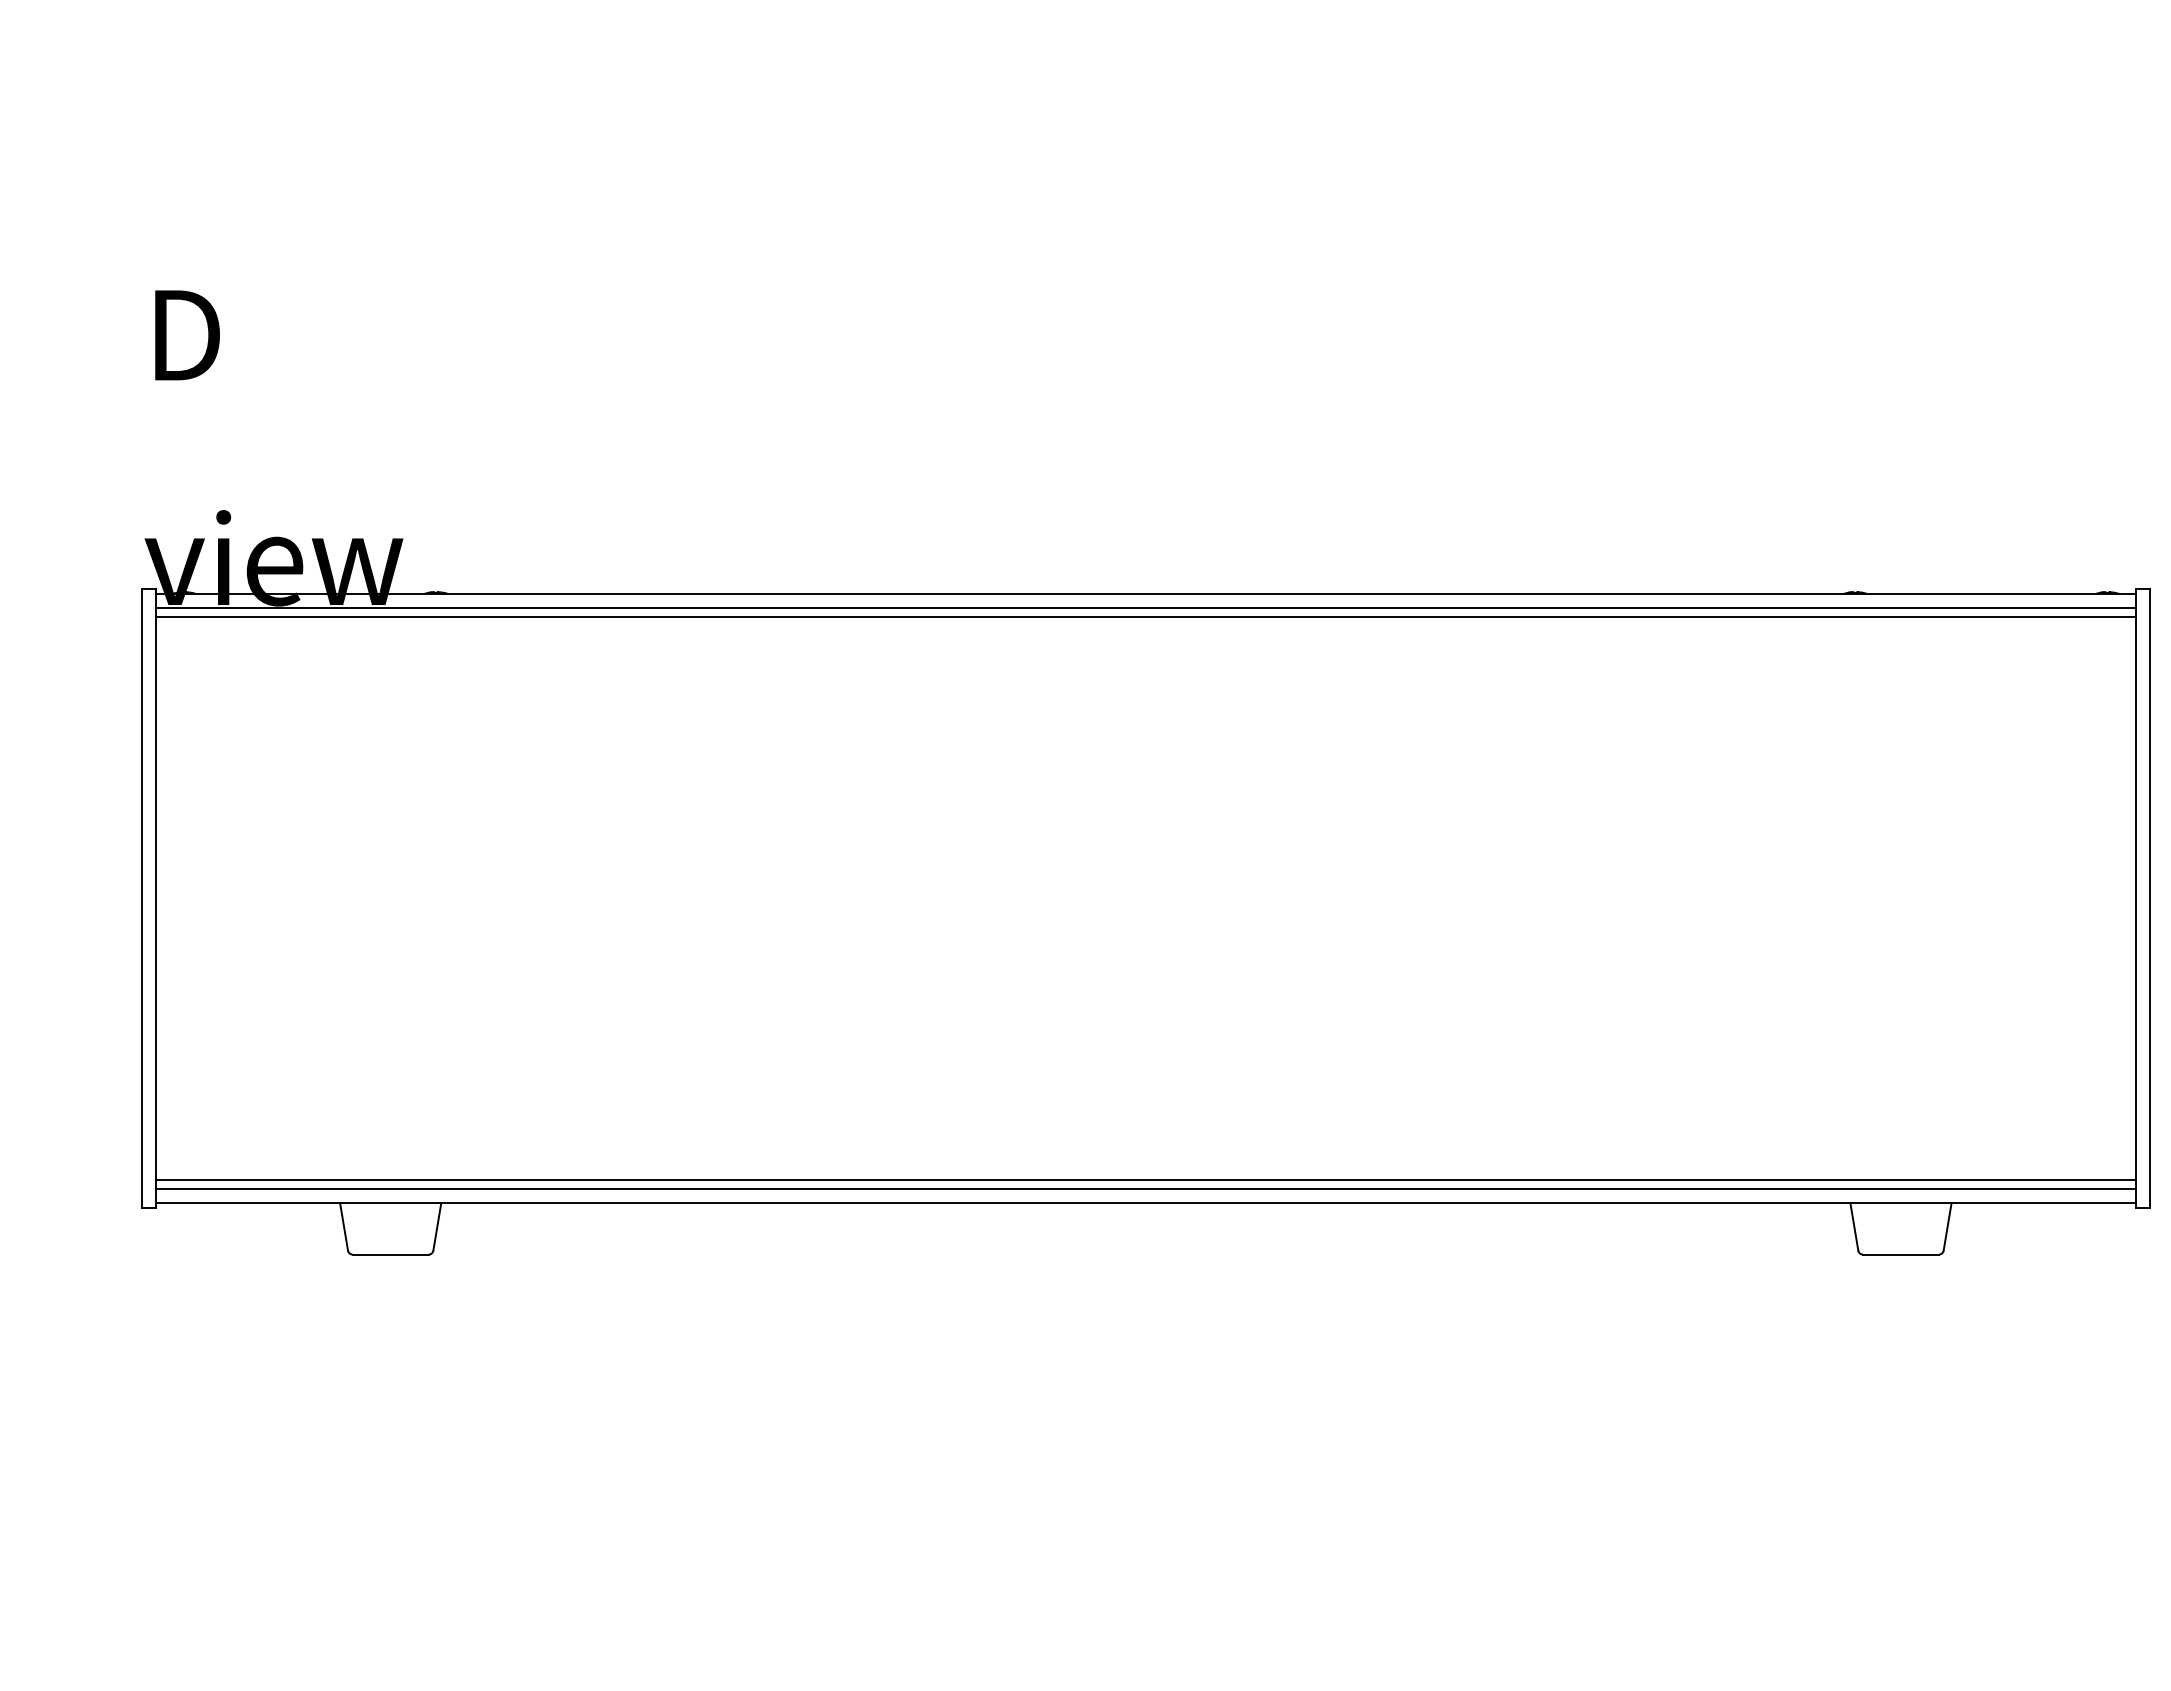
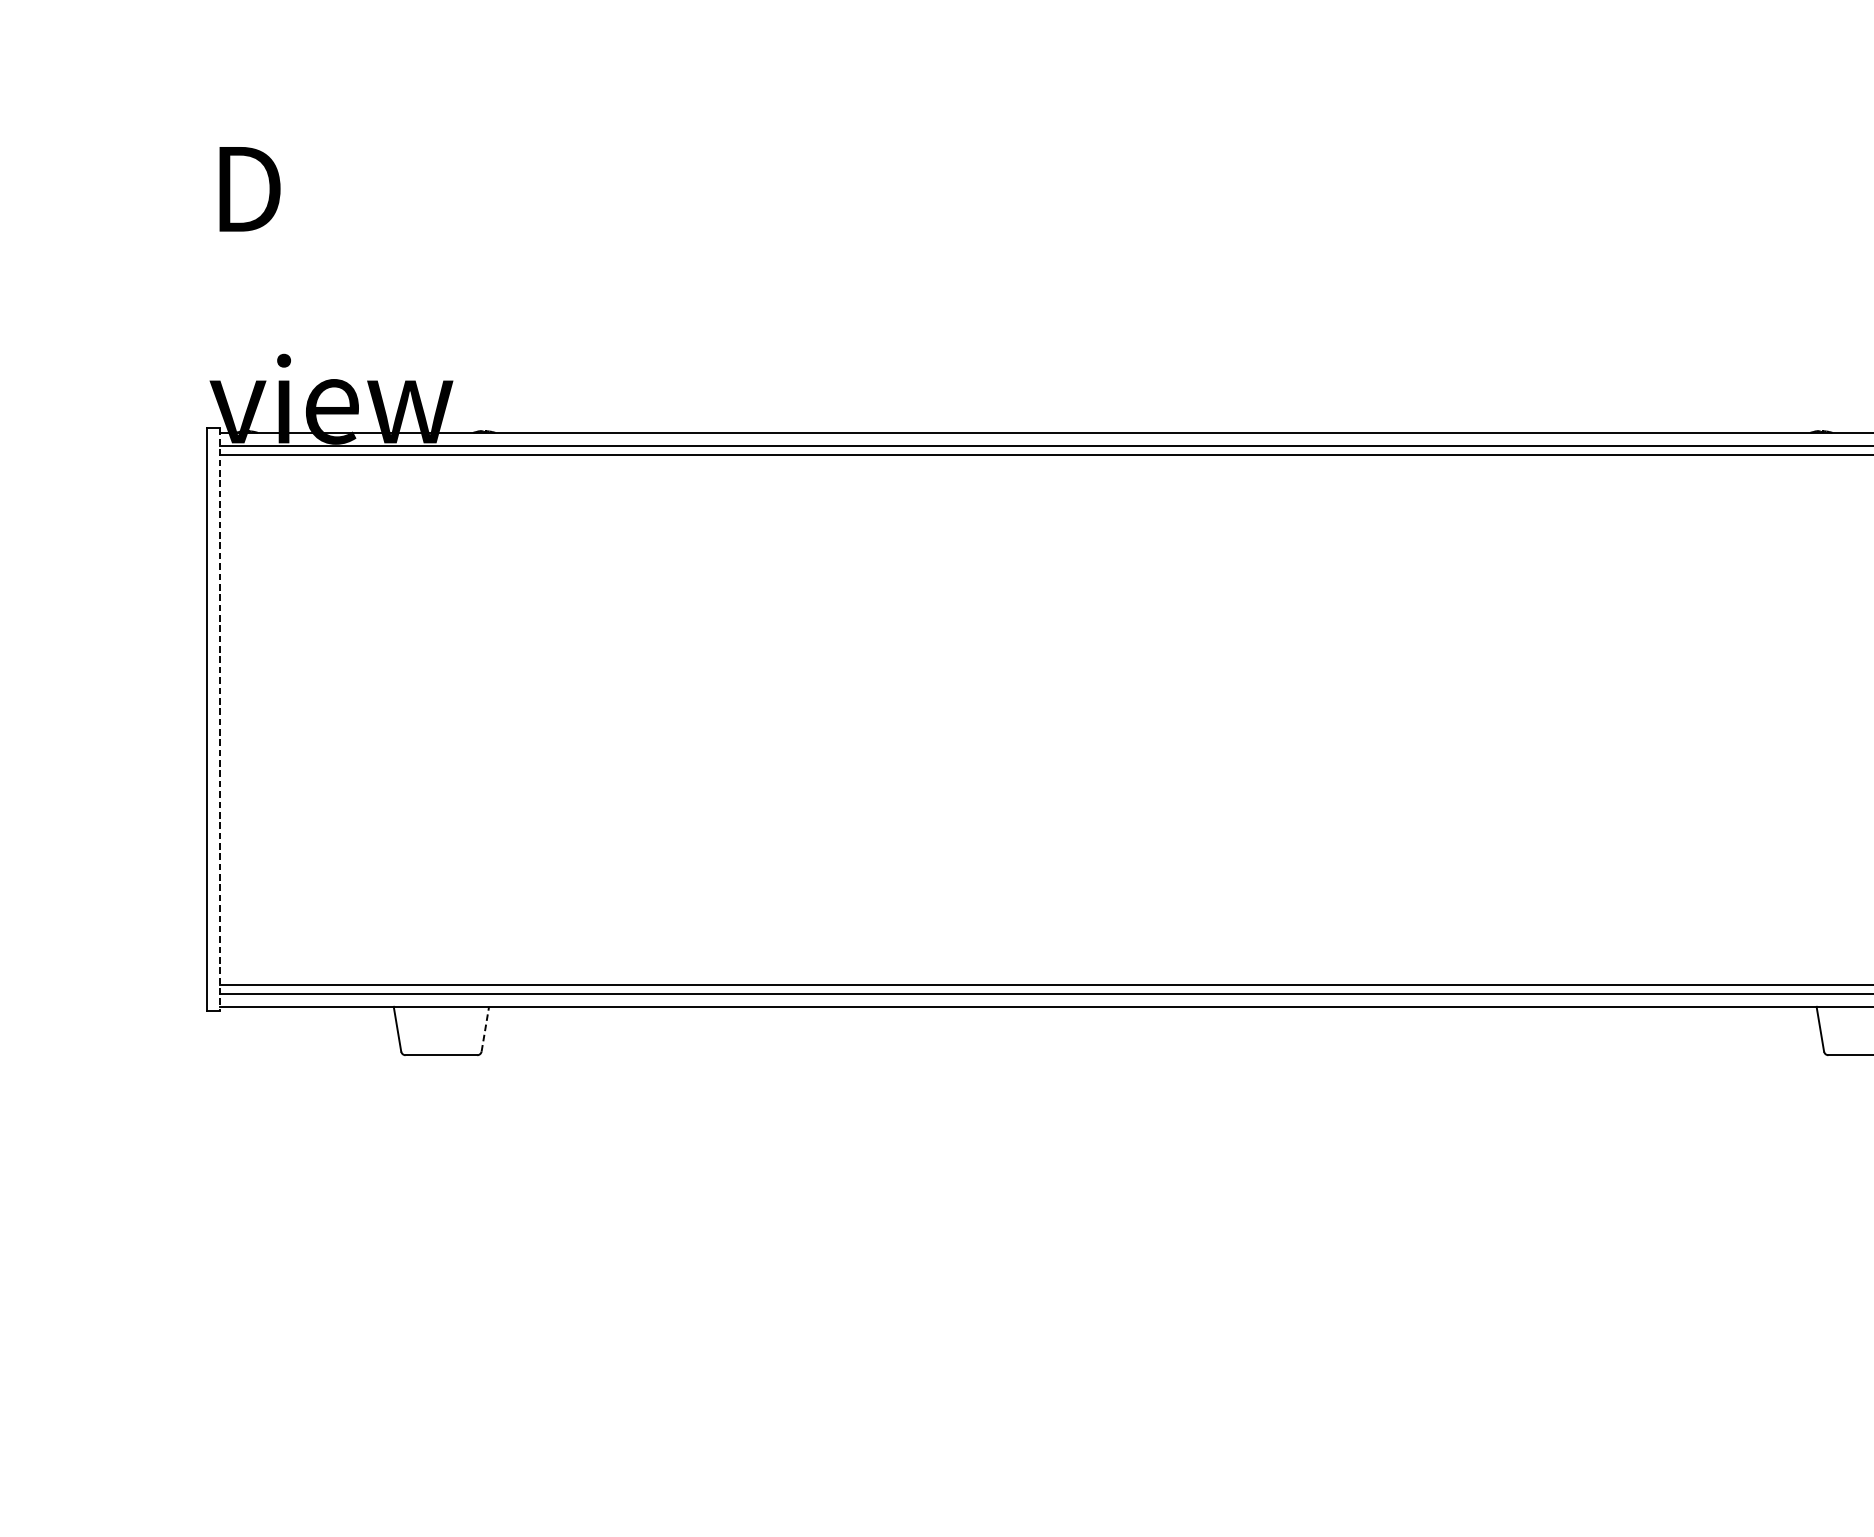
line: (156, 899) -> (220, 720), solid -> dashed
line: (437, 1226) -> (485, 1028), solid -> dashed

